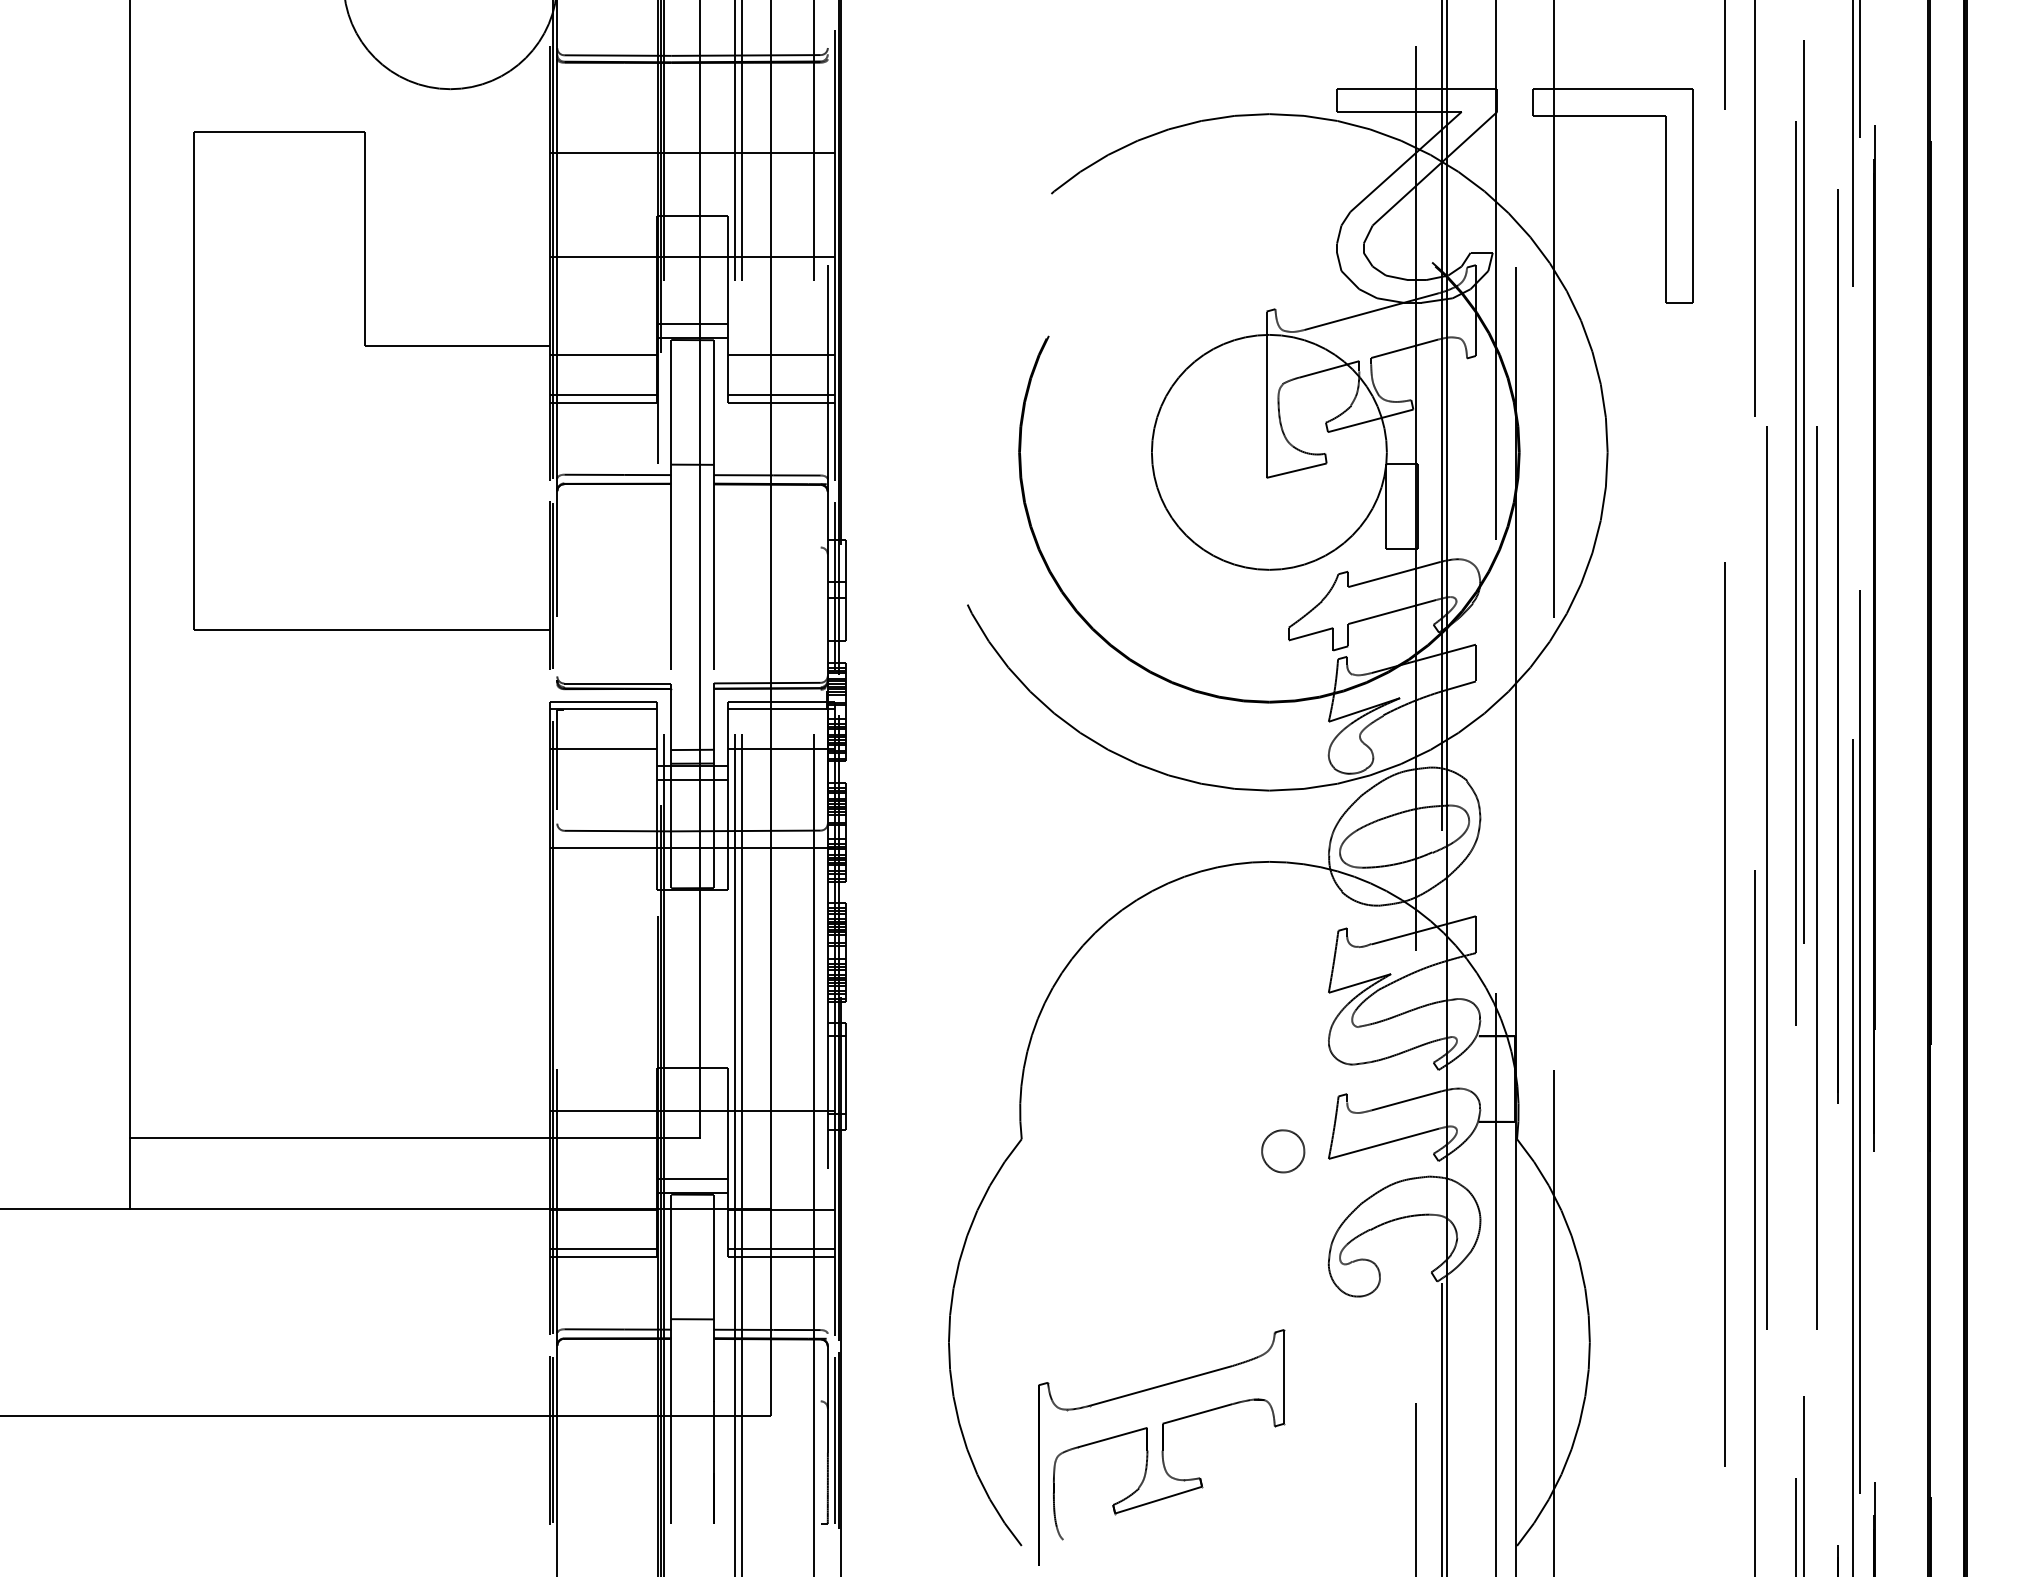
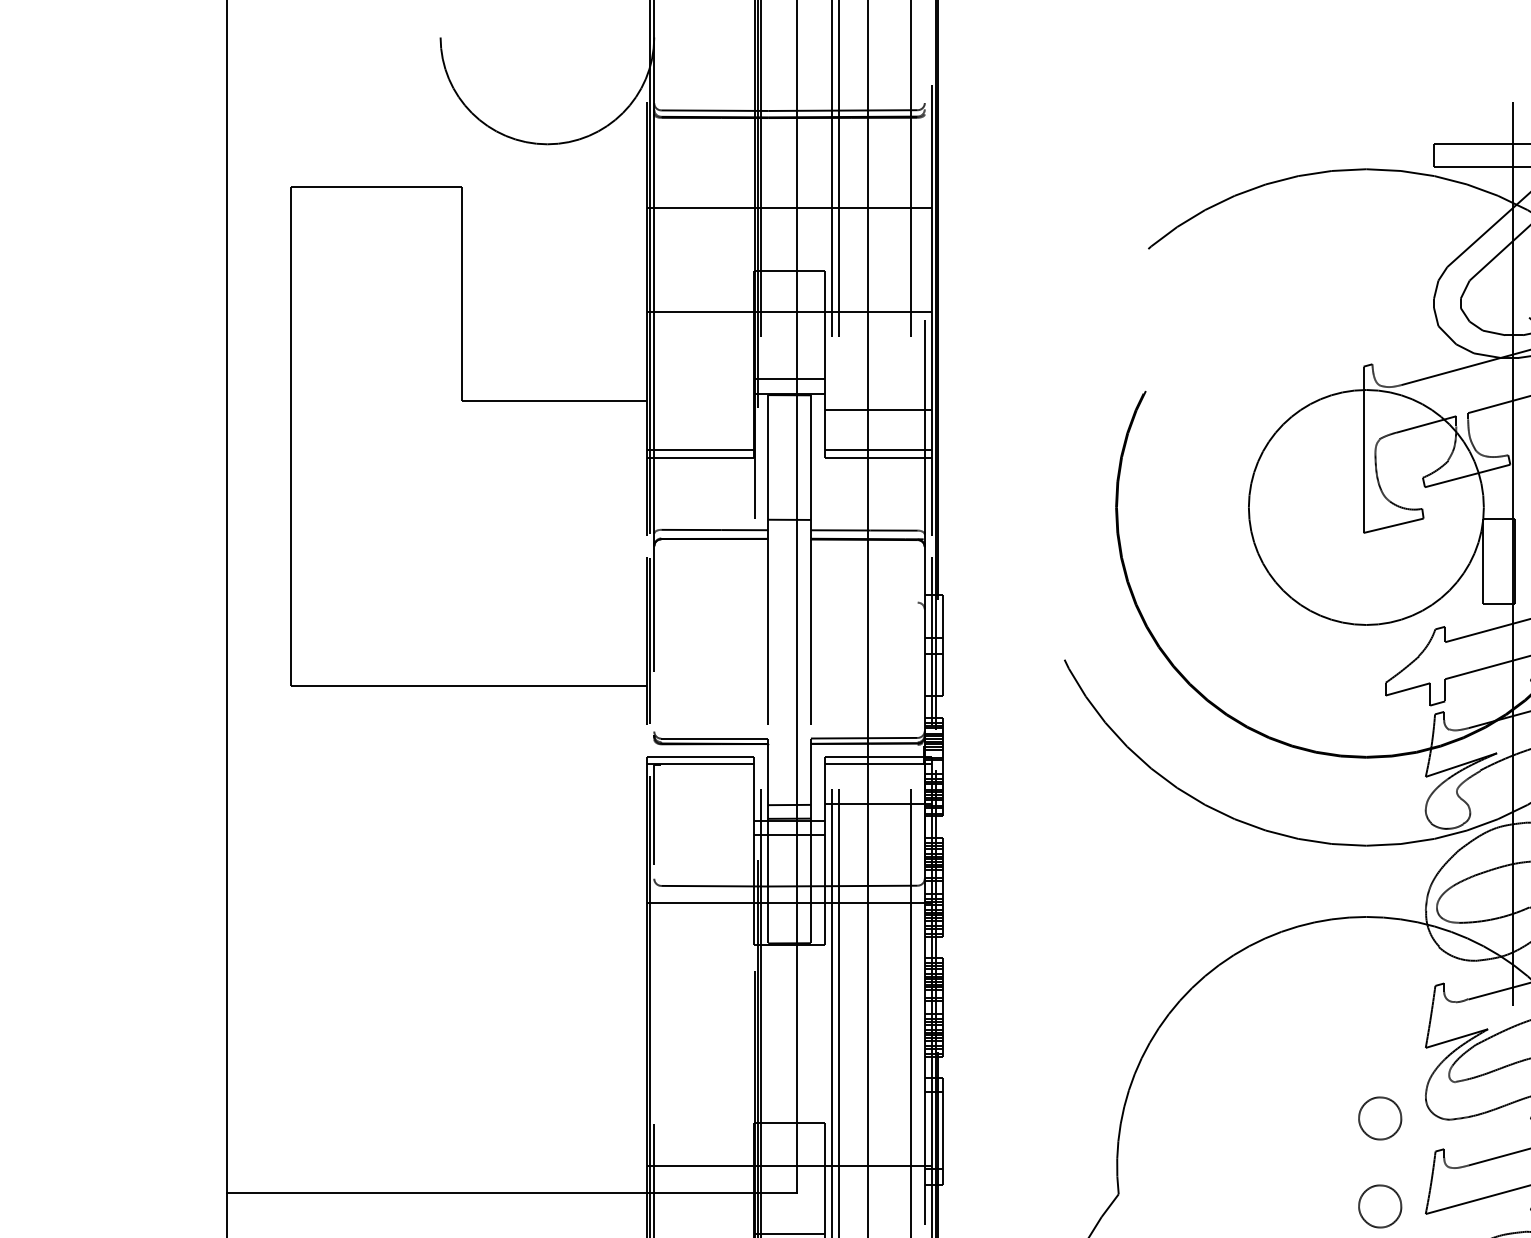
line: (603, 355) -> (700, 410), removed
line: (603, 748) -> (700, 803), removed
part: (1283, 1063) -> (1380, 1118), added

